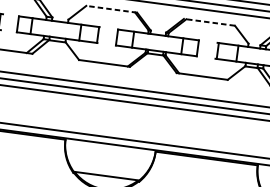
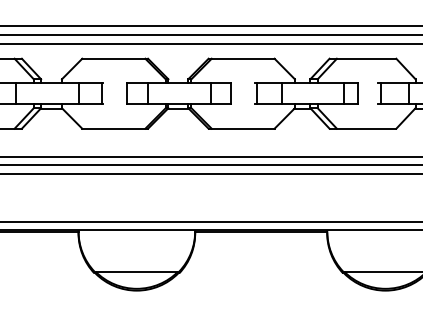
line: (111, 9) -> (115, 58), dashed -> solid
line: (209, 22) -> (241, 58), dashed -> solid

